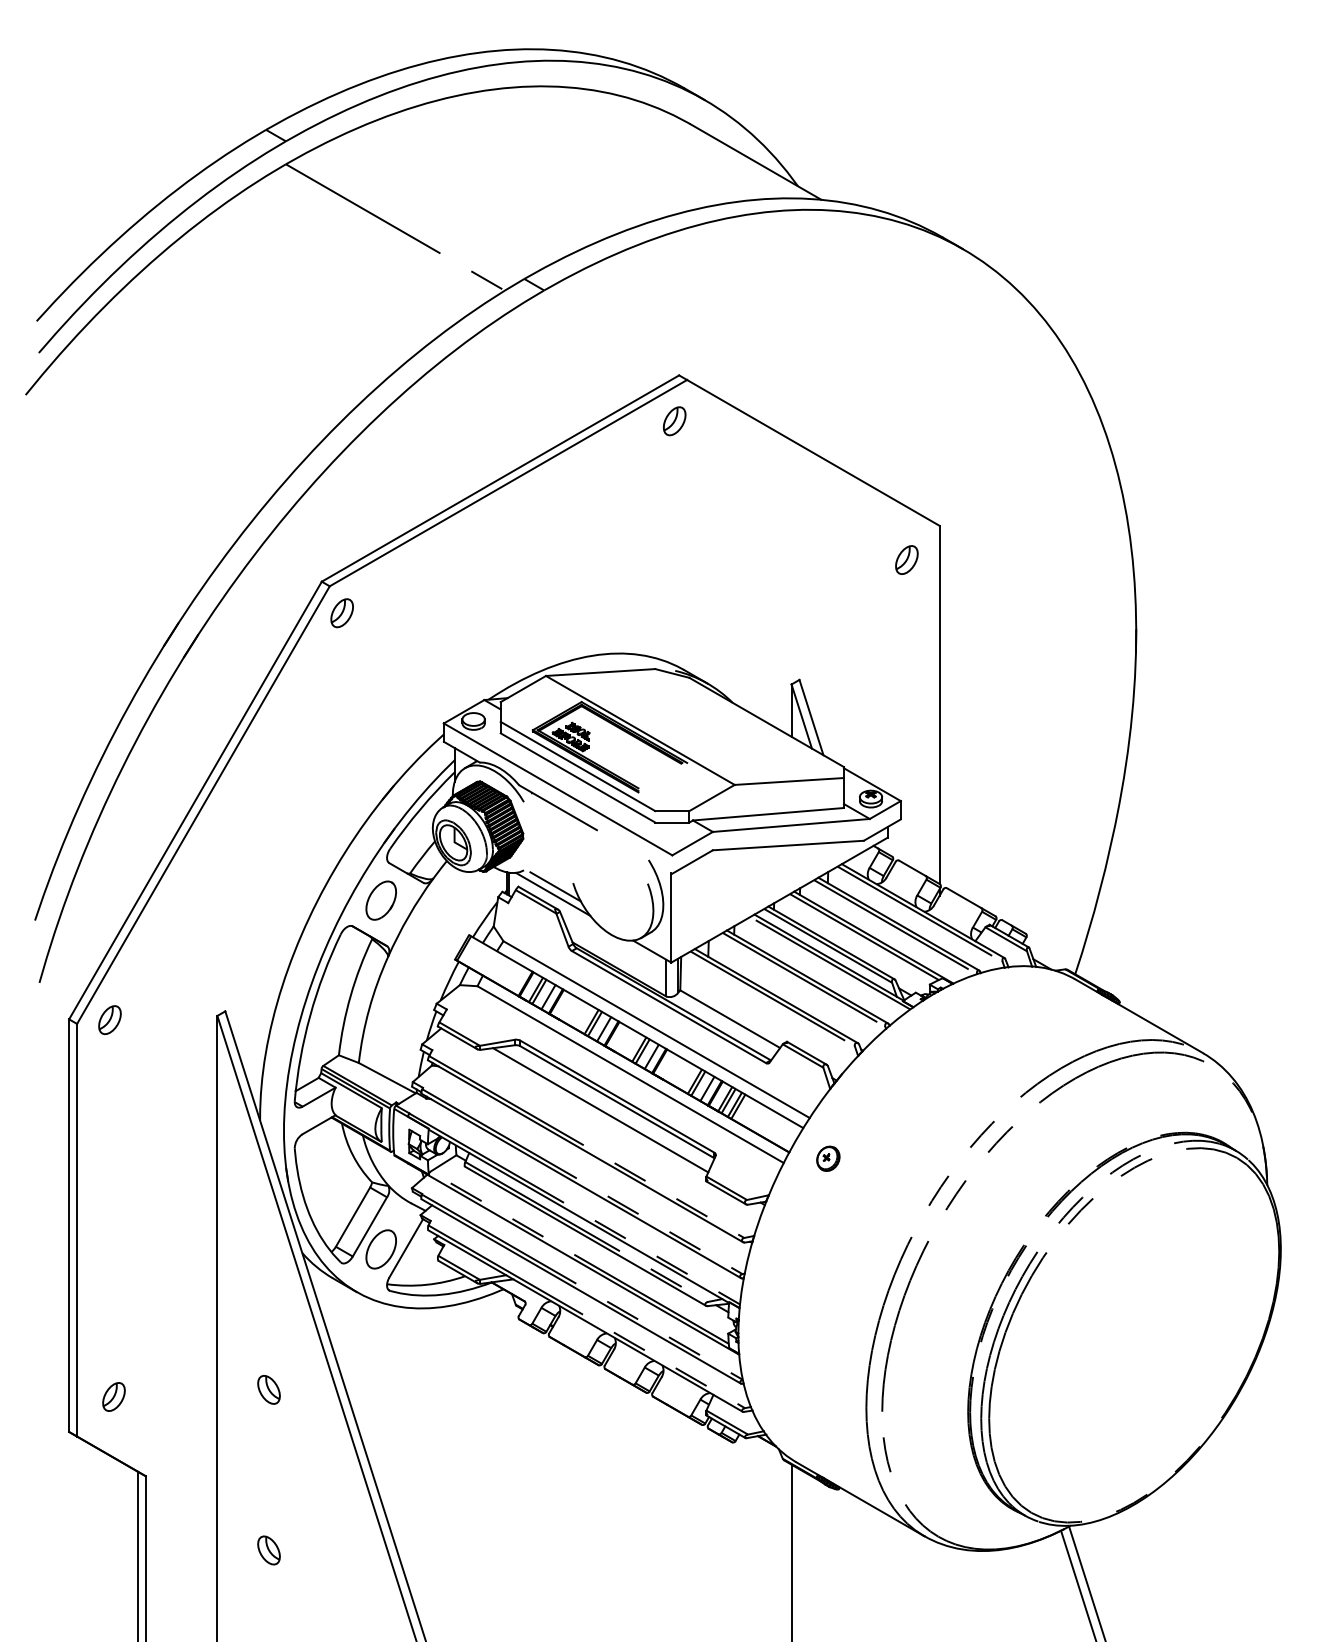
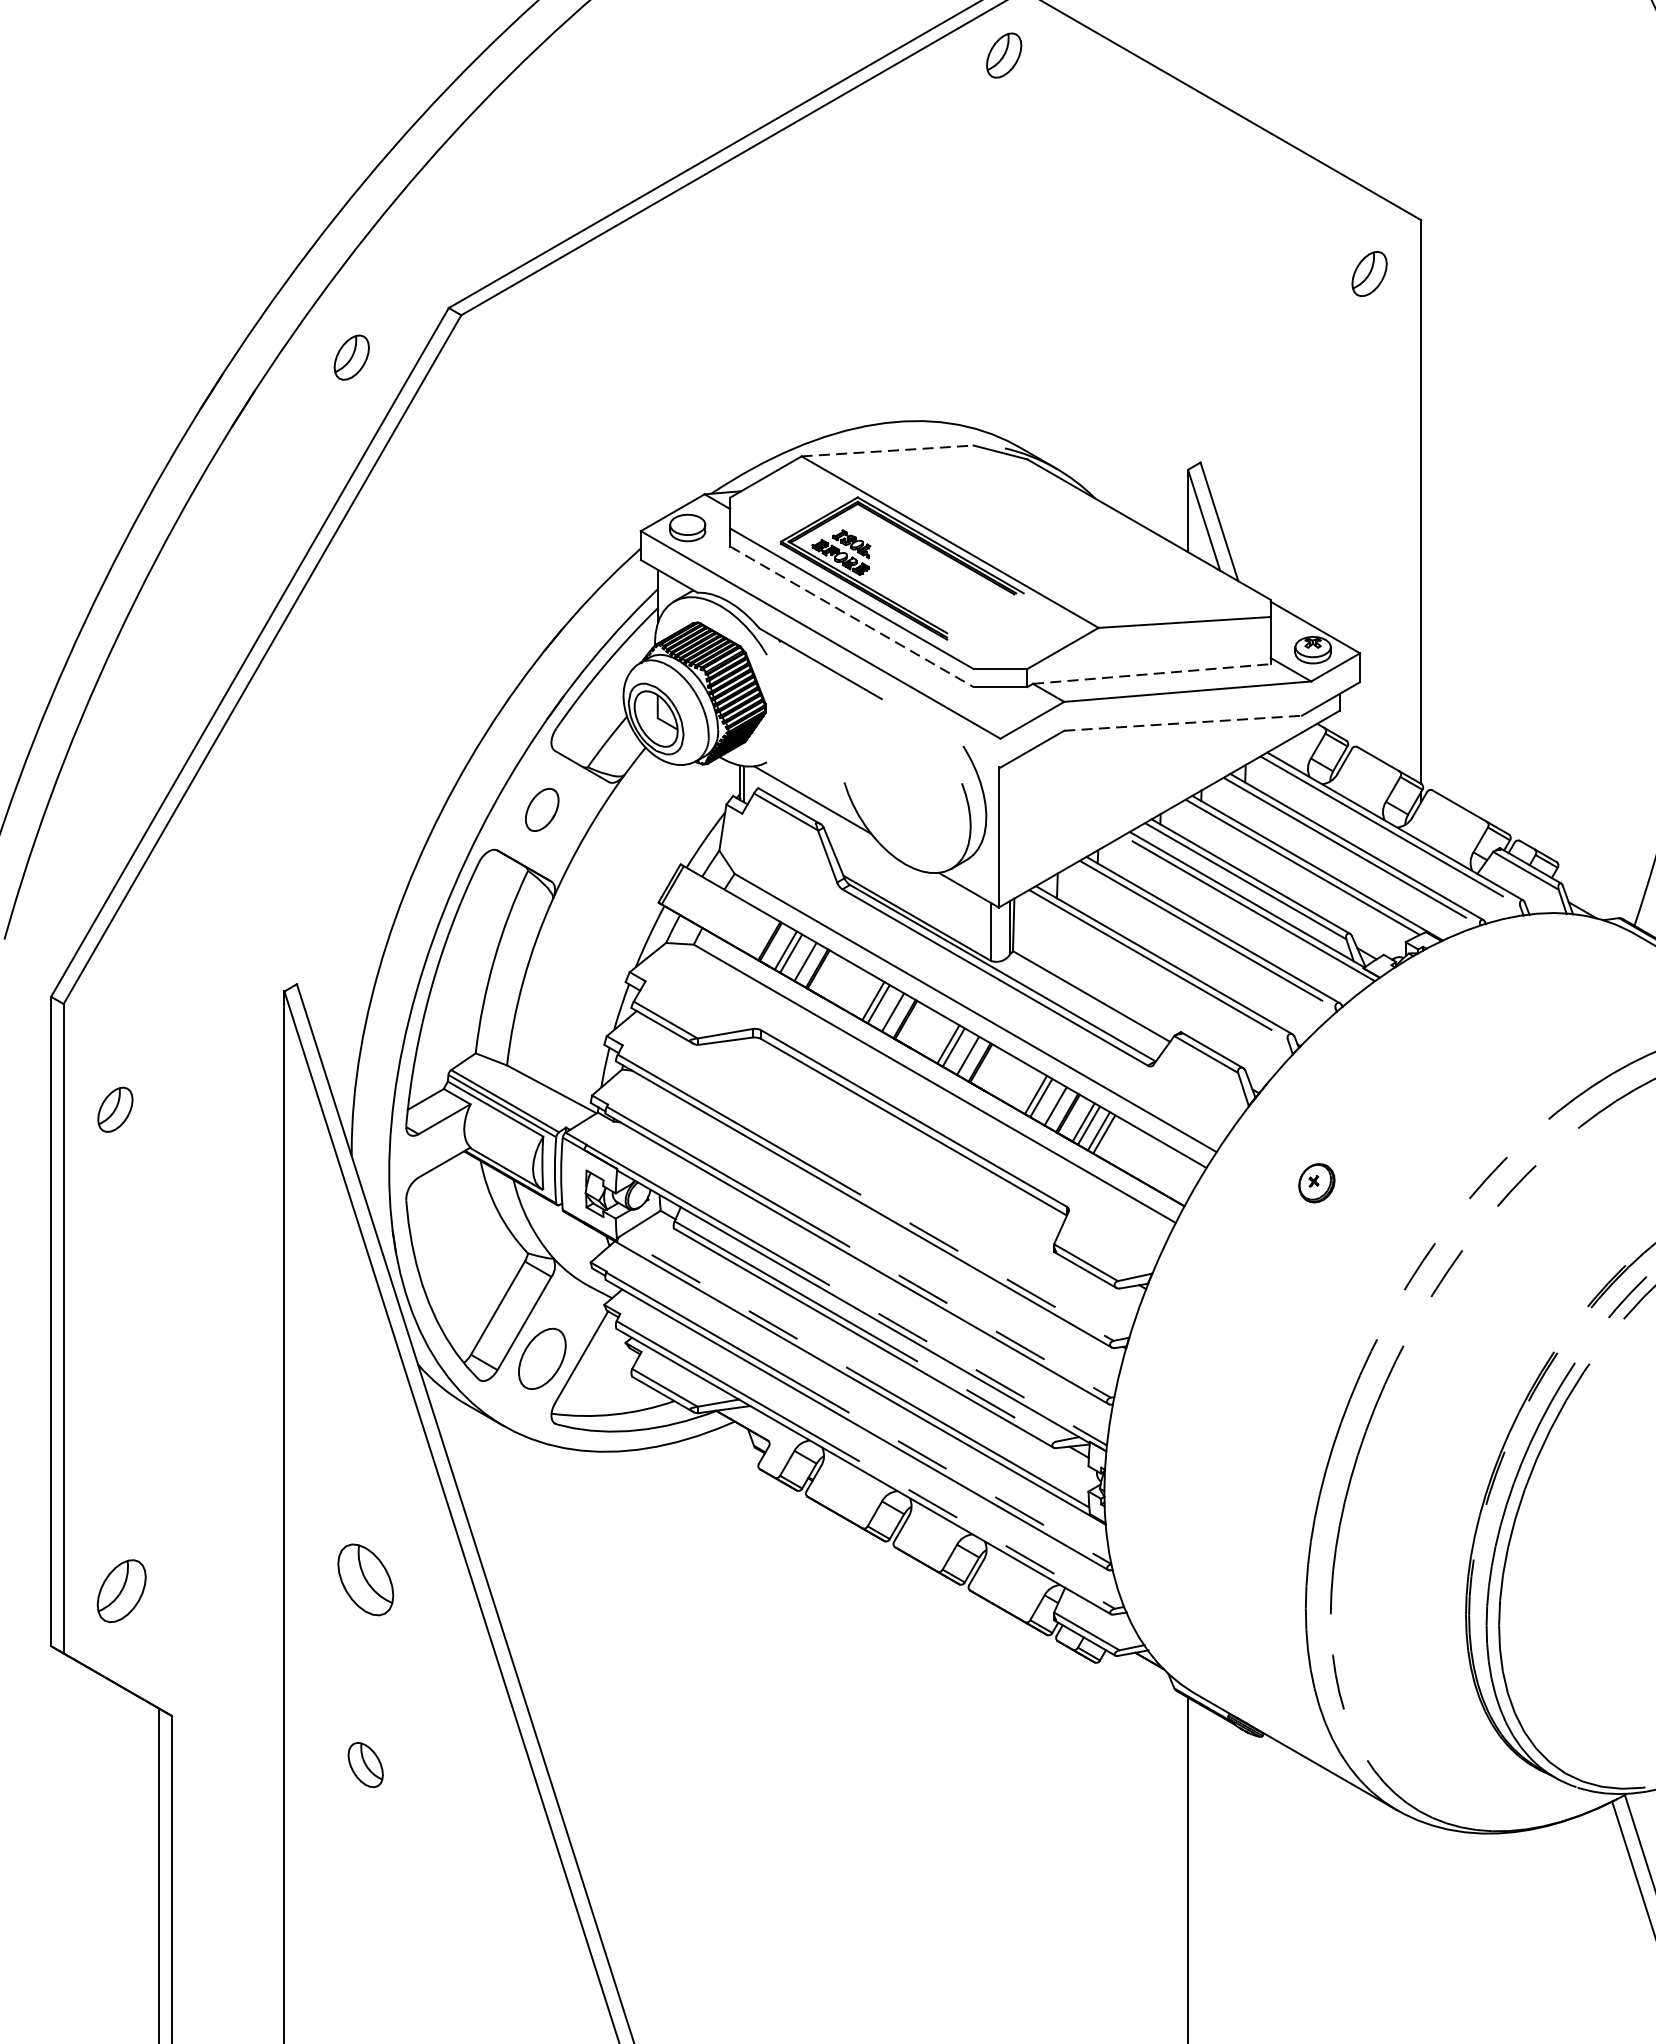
part: (341, 613) -> (350, 358), moved
line: (600, 672) -> (887, 450), solid -> dashed
line: (578, 778) -> (852, 617), solid -> dashed
line: (768, 814) -> (1151, 674), solid -> dashed
line: (788, 845) -> (1183, 723), solid -> dashed
line: (555, 886) -> (816, 787), removed
part: (380, 900) -> (541, 809), size x0.7
part: (109, 1020) -> (114, 1110), moved
line: (600, 1110) -> (887, 1140), removed
part: (828, 1158) -> (1317, 1182), moved
part: (268, 1389) -> (364, 1579), size x1.6
part: (113, 1396) -> (120, 1590), size x1.4
part: (268, 1550) -> (364, 1765), moved

